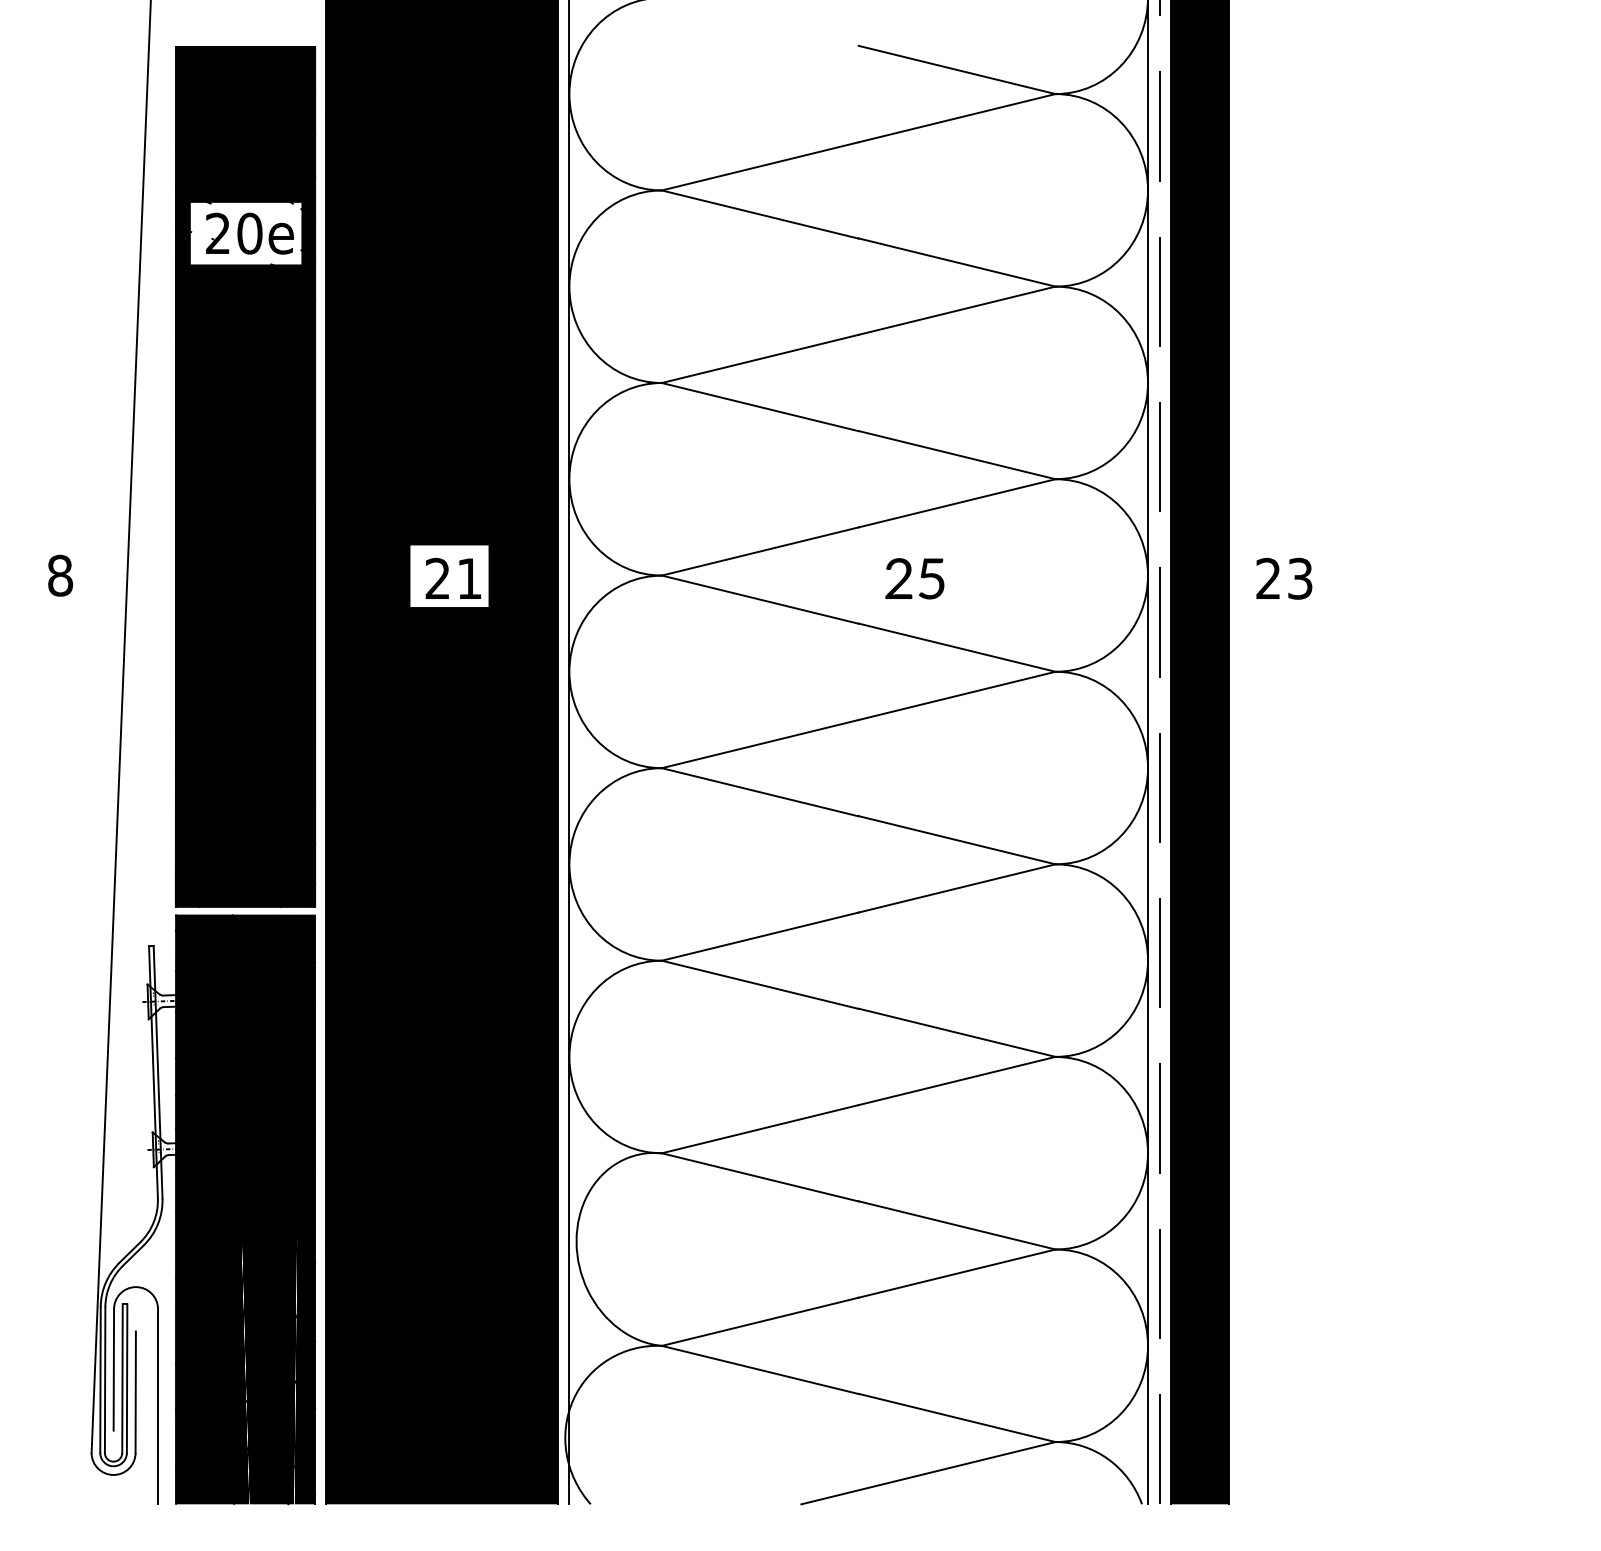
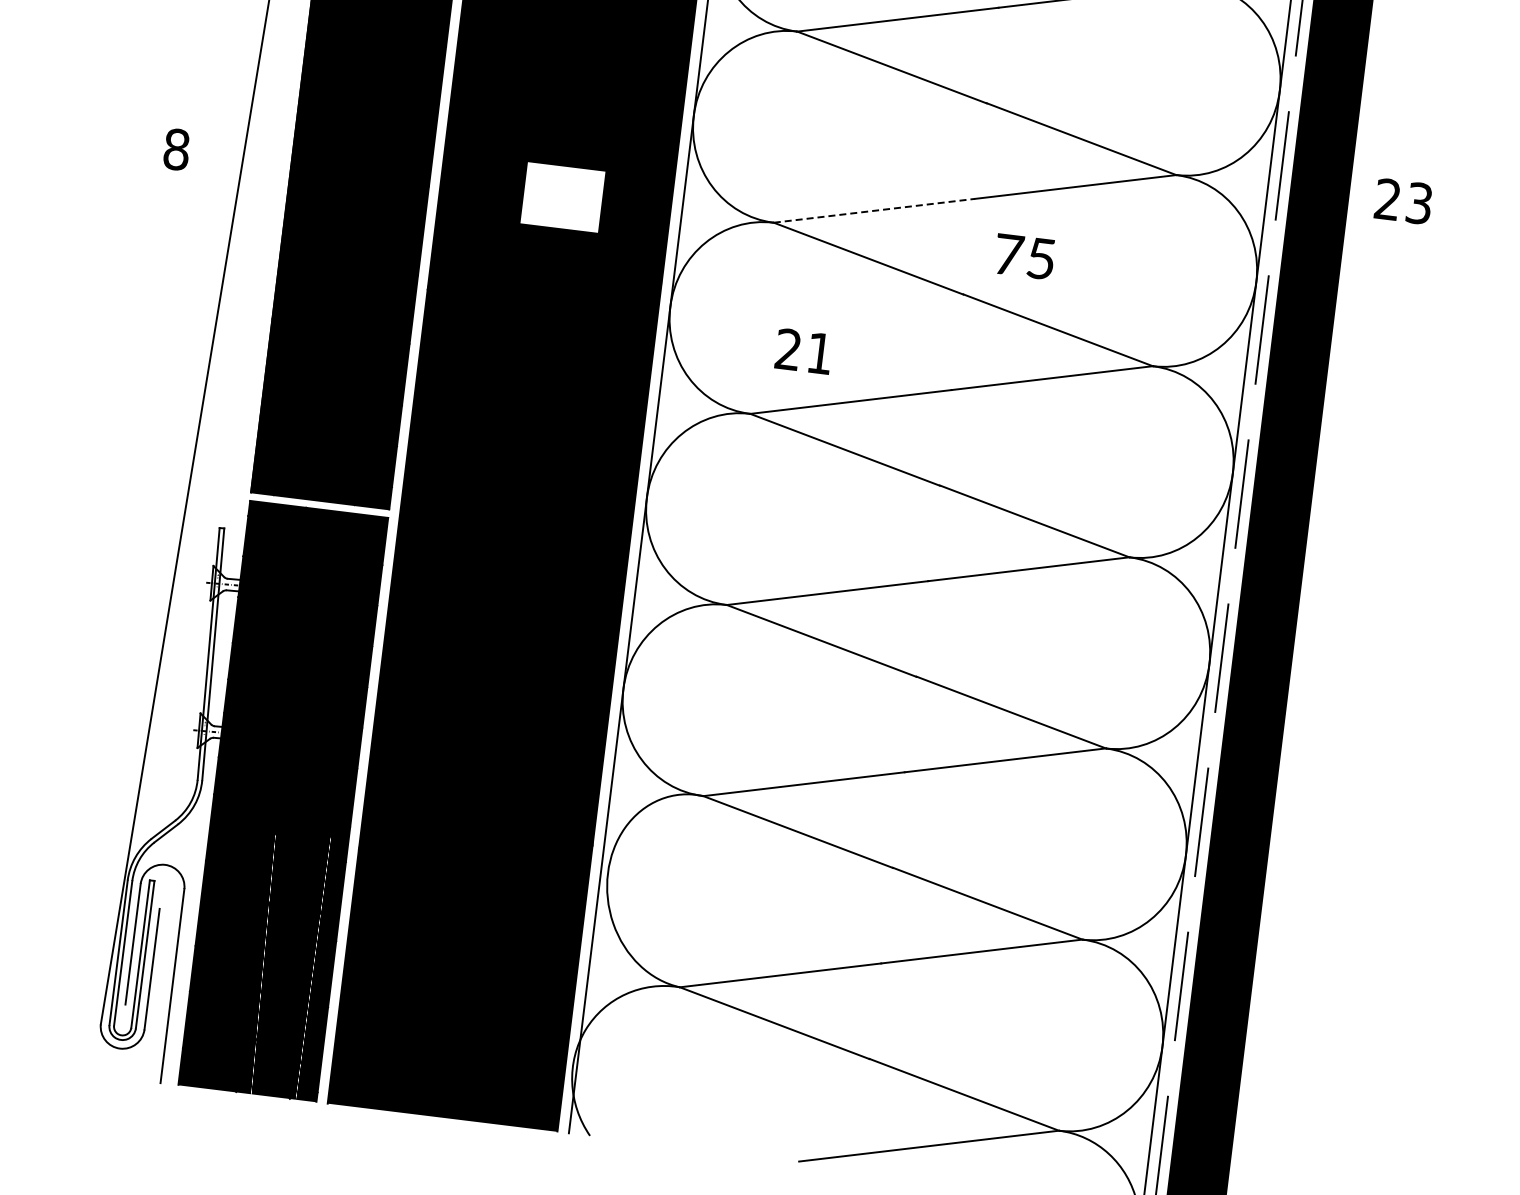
line: (760, 551) -> (874, 210), solid -> dashed
text: (452, 577) -> (803, 350), moved
text: (899, 578) -> (1009, 254), 25 -> 75
text: (1284, 578) -> (1403, 201), moved

